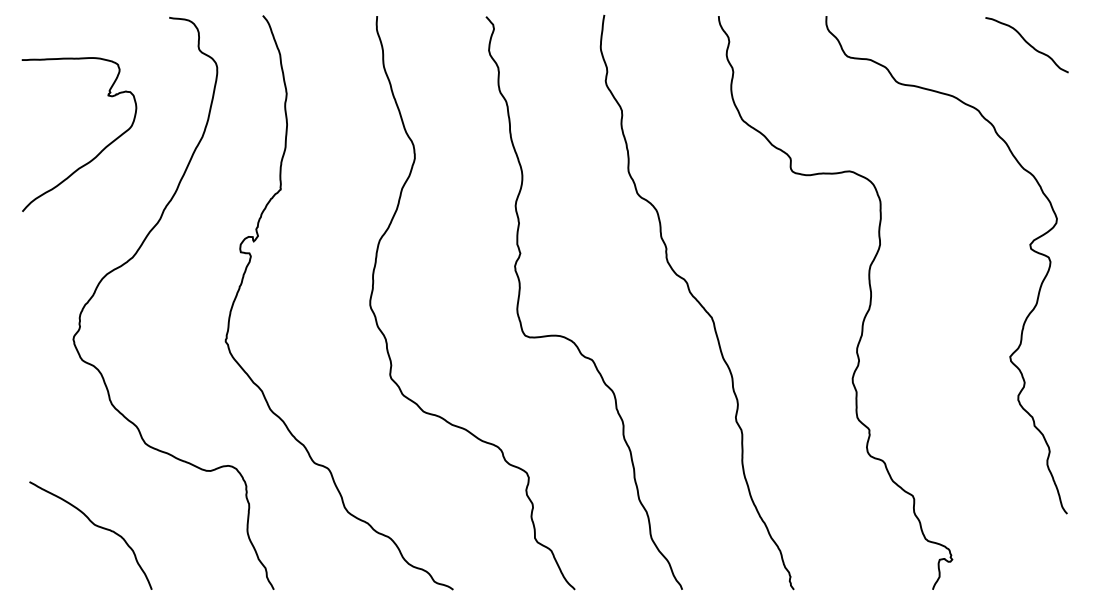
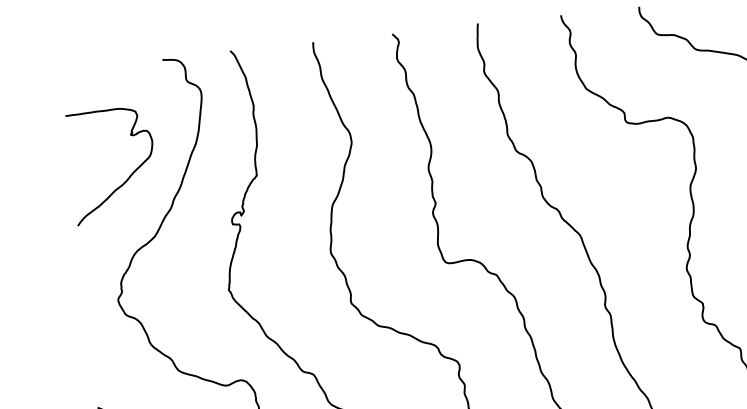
curve: (98, 153) -> (128, 177), moved

